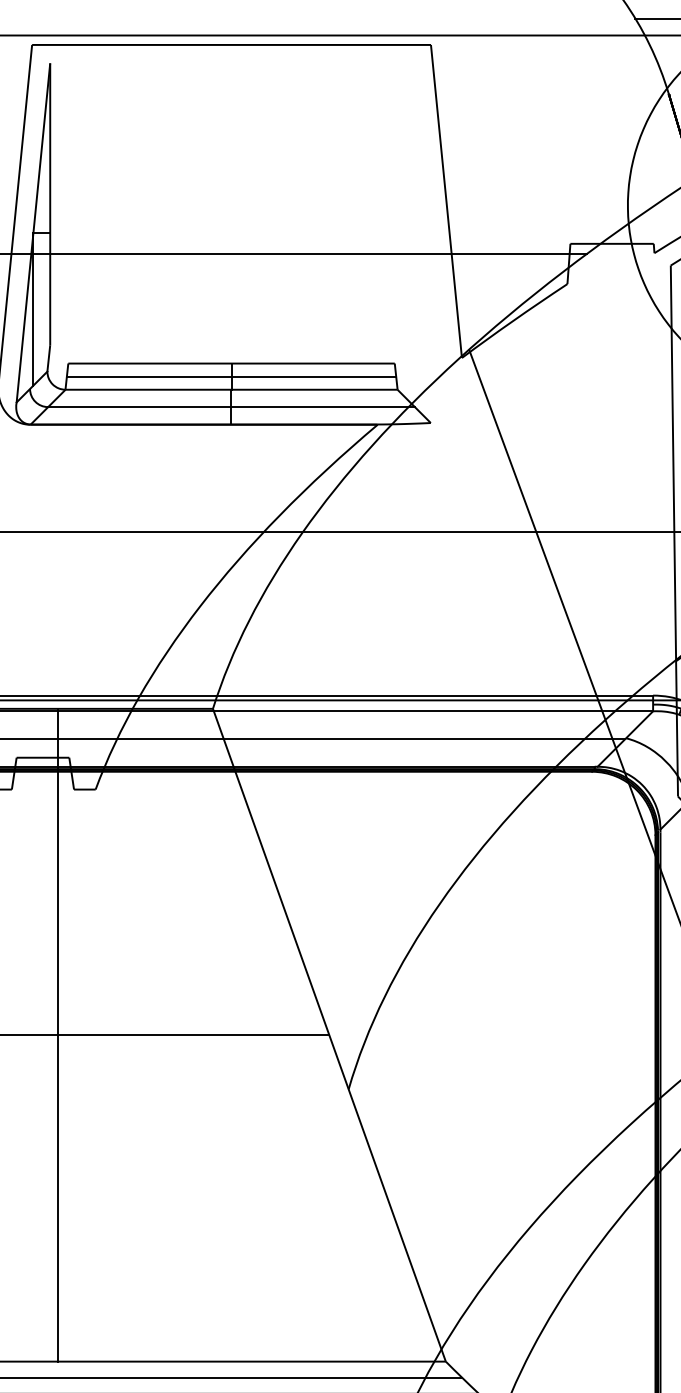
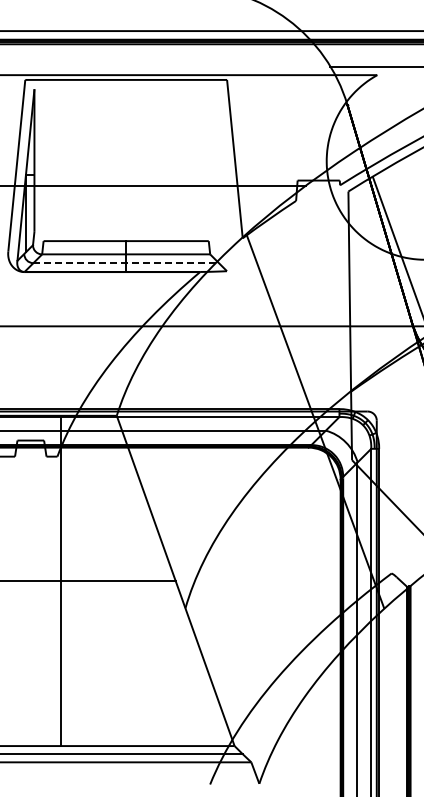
line: (230, 376) -> (125, 247), removed
line: (232, 407) -> (126, 263), solid -> dashed
line: (58, 1034) -> (61, 580), moved

